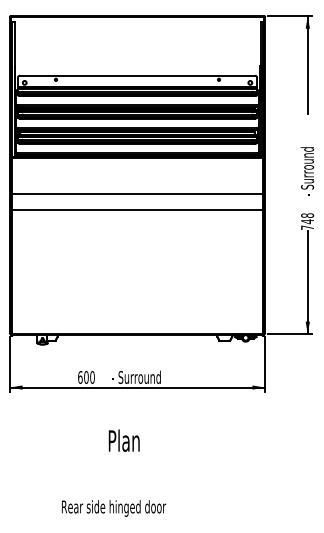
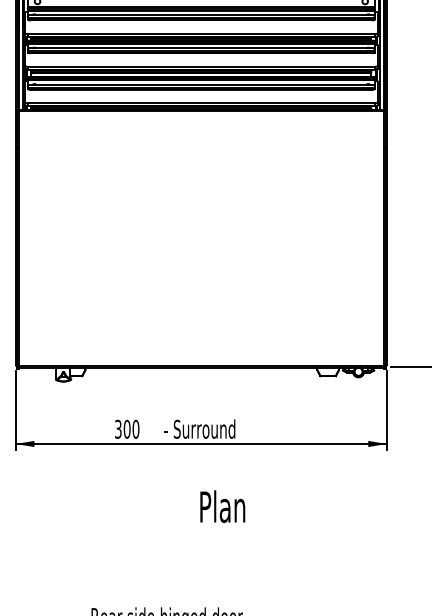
line: (137, 194) -> (201, 163), removed
line: (137, 210) -> (201, 186), removed
text: (80, 377) -> (118, 429), 600 -> 300
text: (123, 440) -> (221, 506), moved

